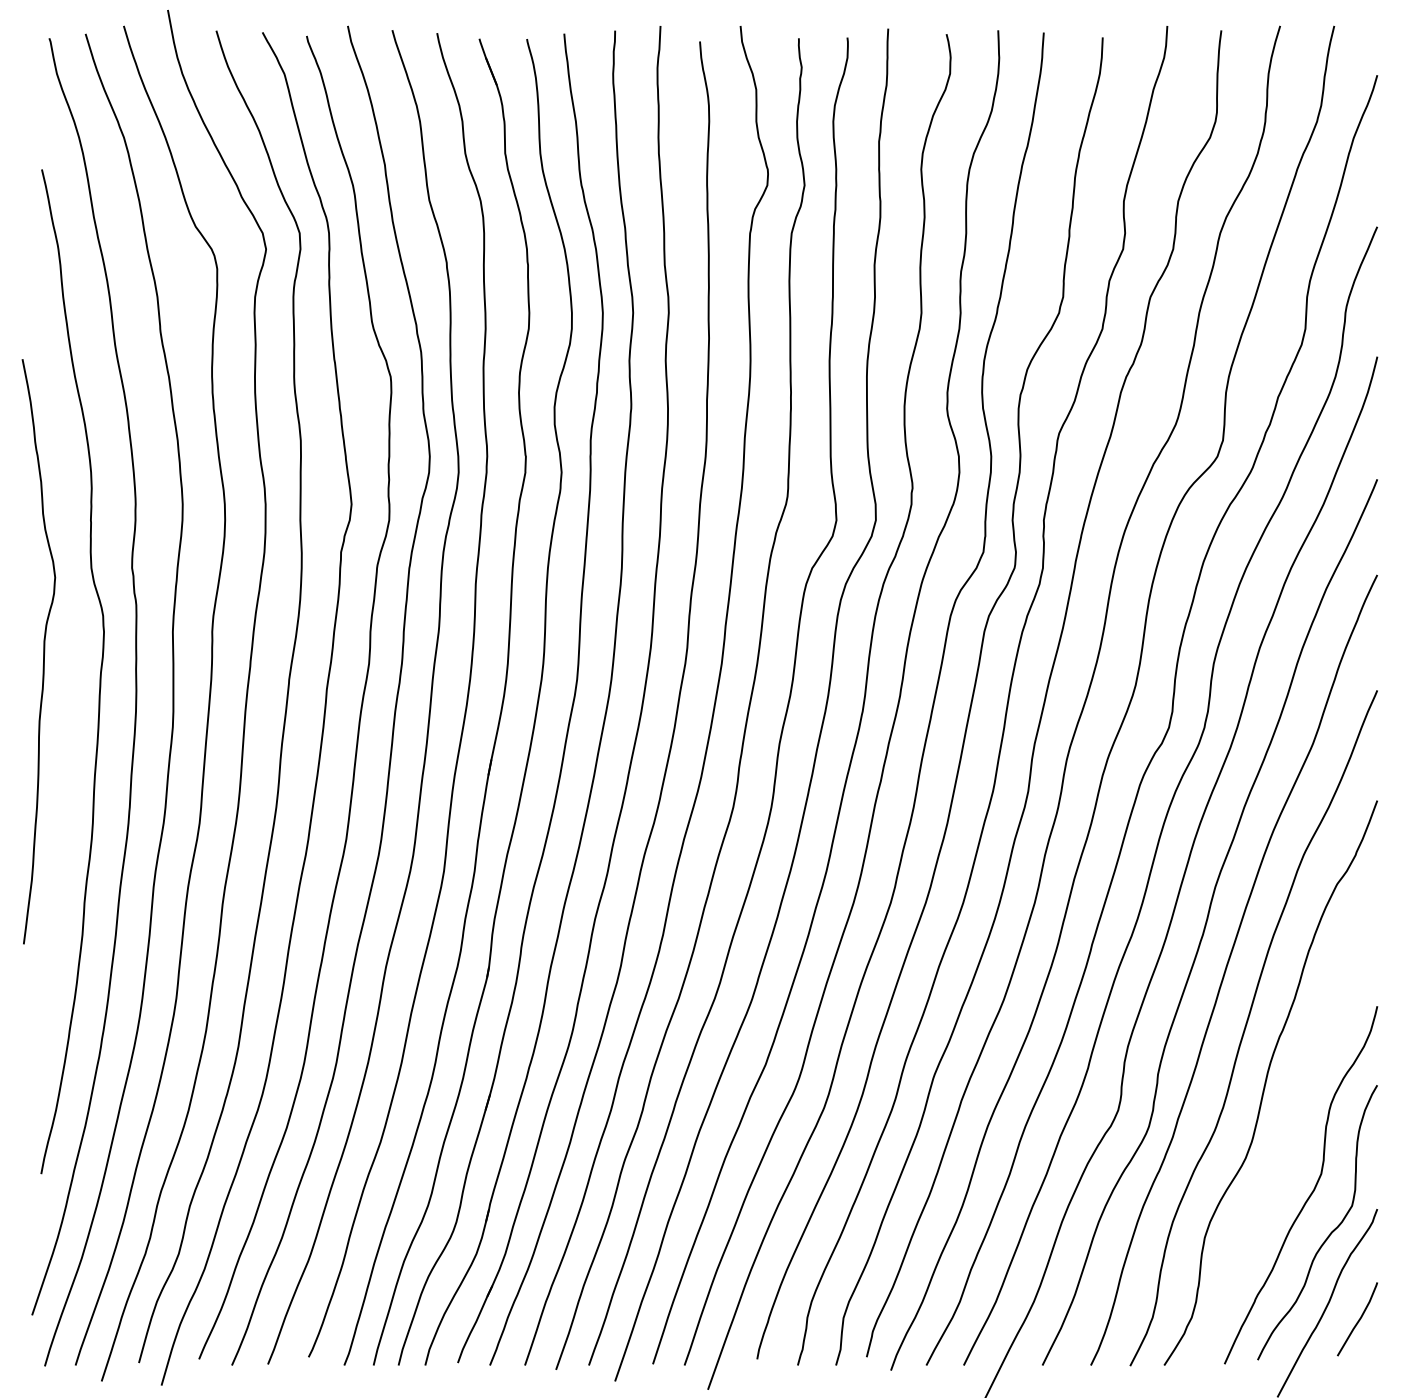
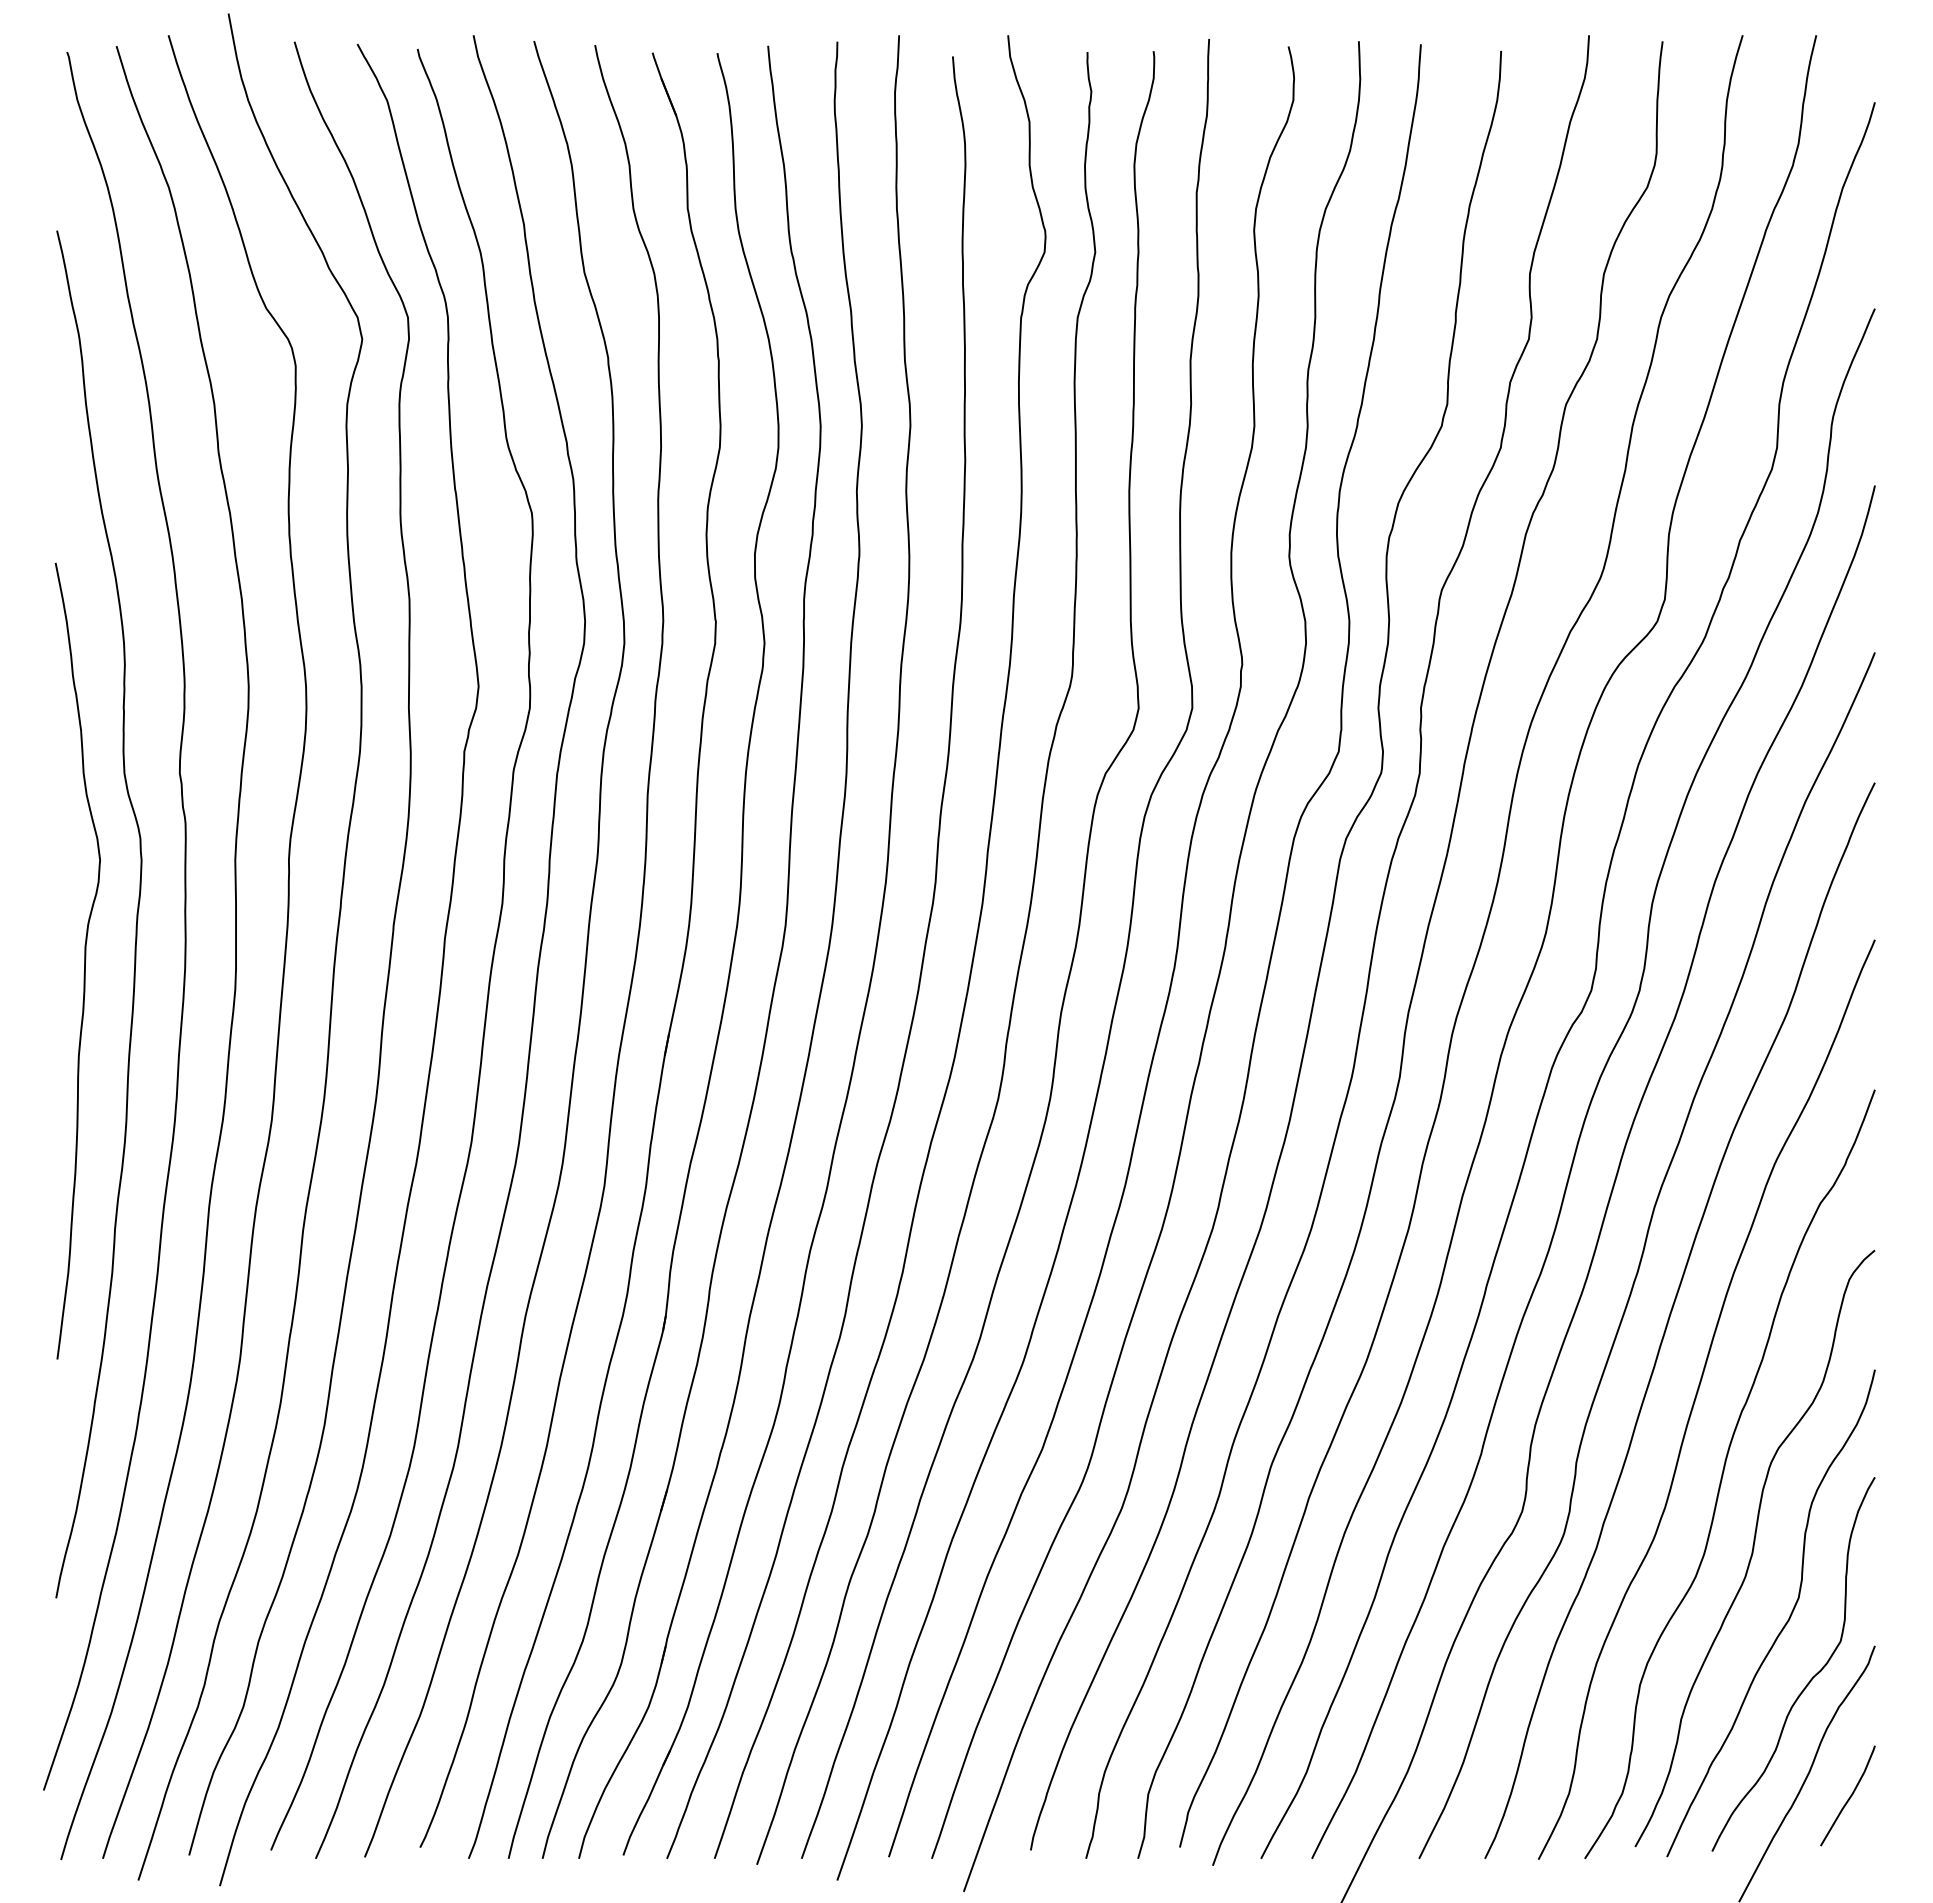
curve: (43, 651) -> (84, 960), moved
curve: (1288, 1137) -> (1754, 1548), added

